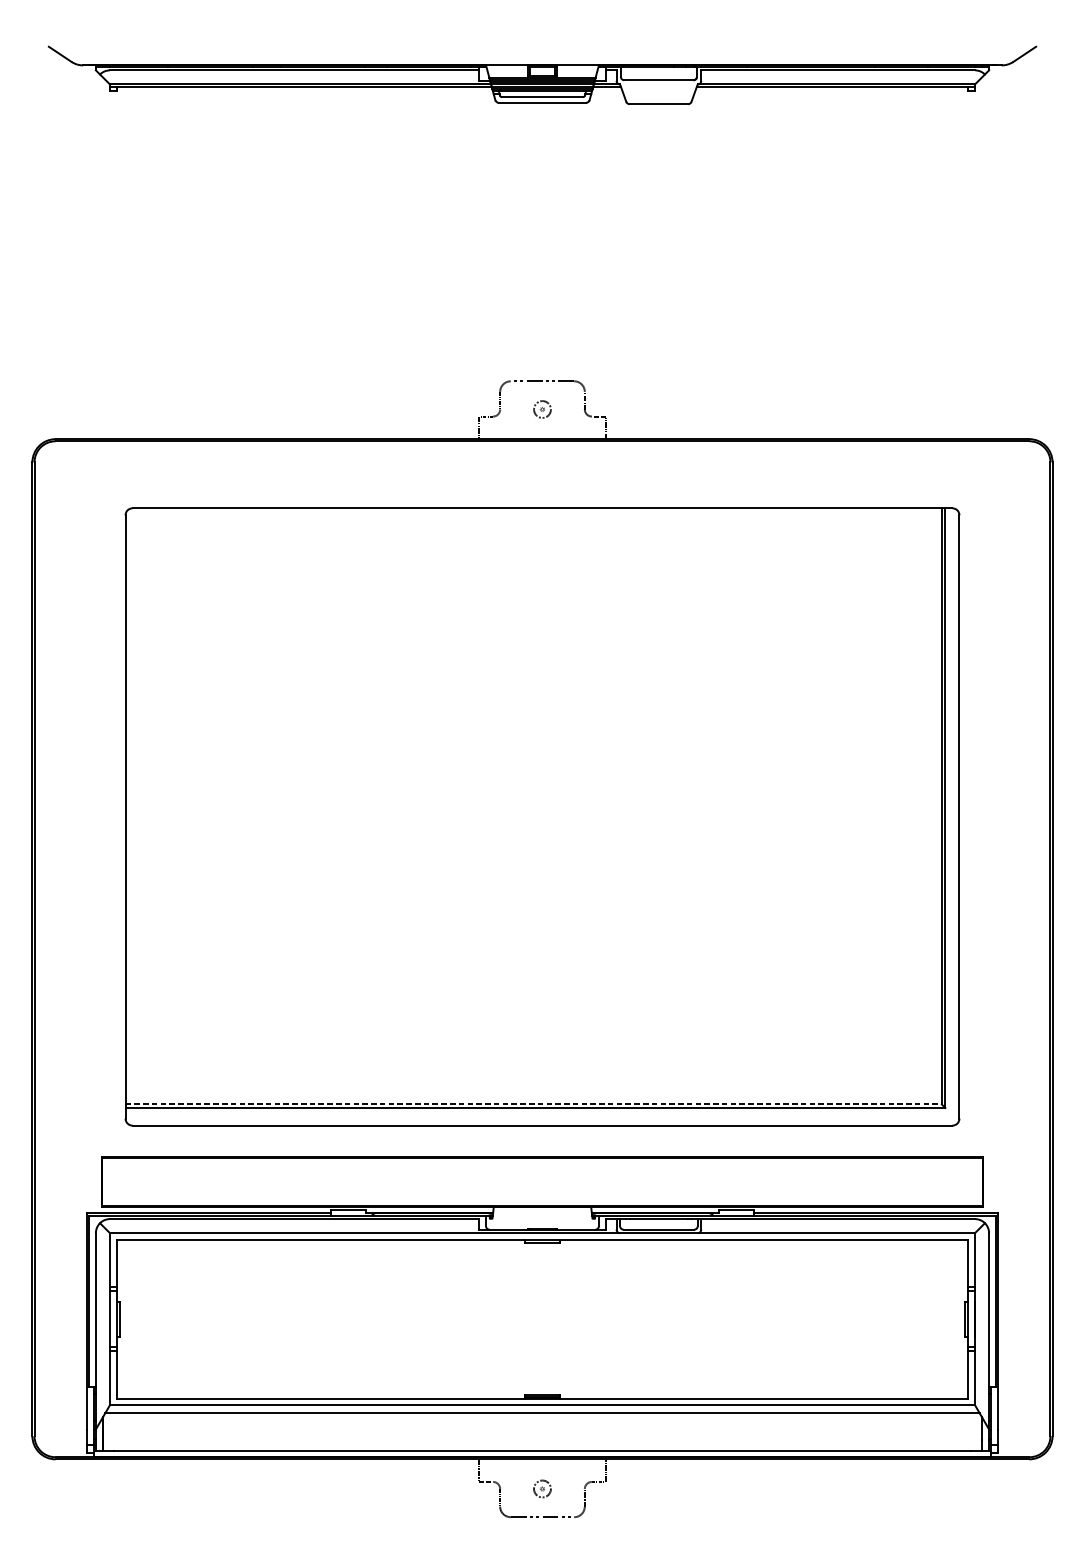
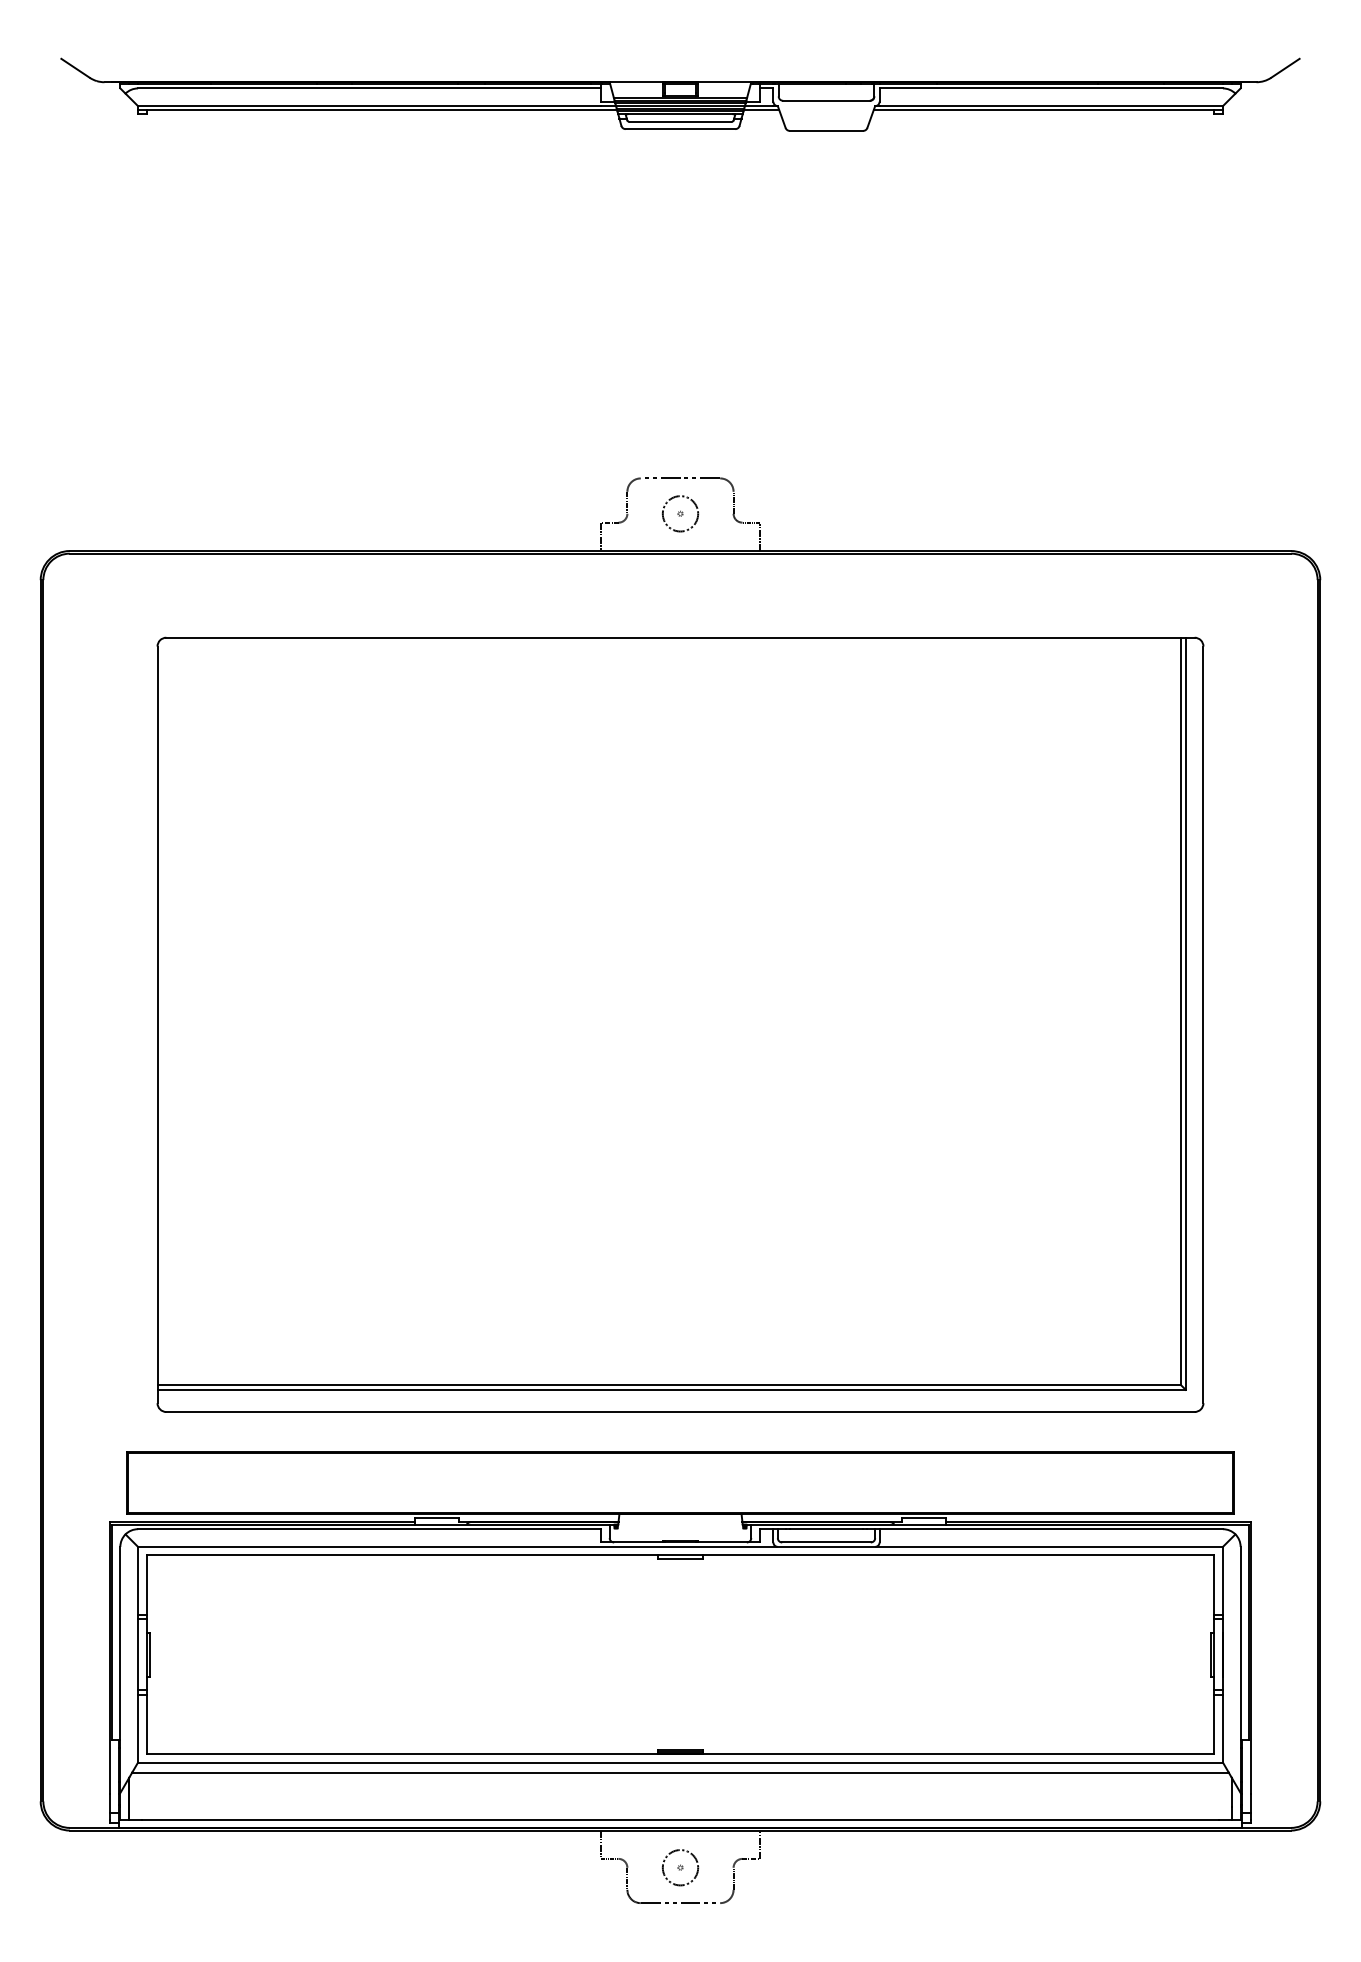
circle: (542, 409) -> (680, 513), size x1.67
line: (533, 1104) -> (669, 1385), dashed -> solid
circle: (542, 1488) -> (680, 1867), size x1.67

